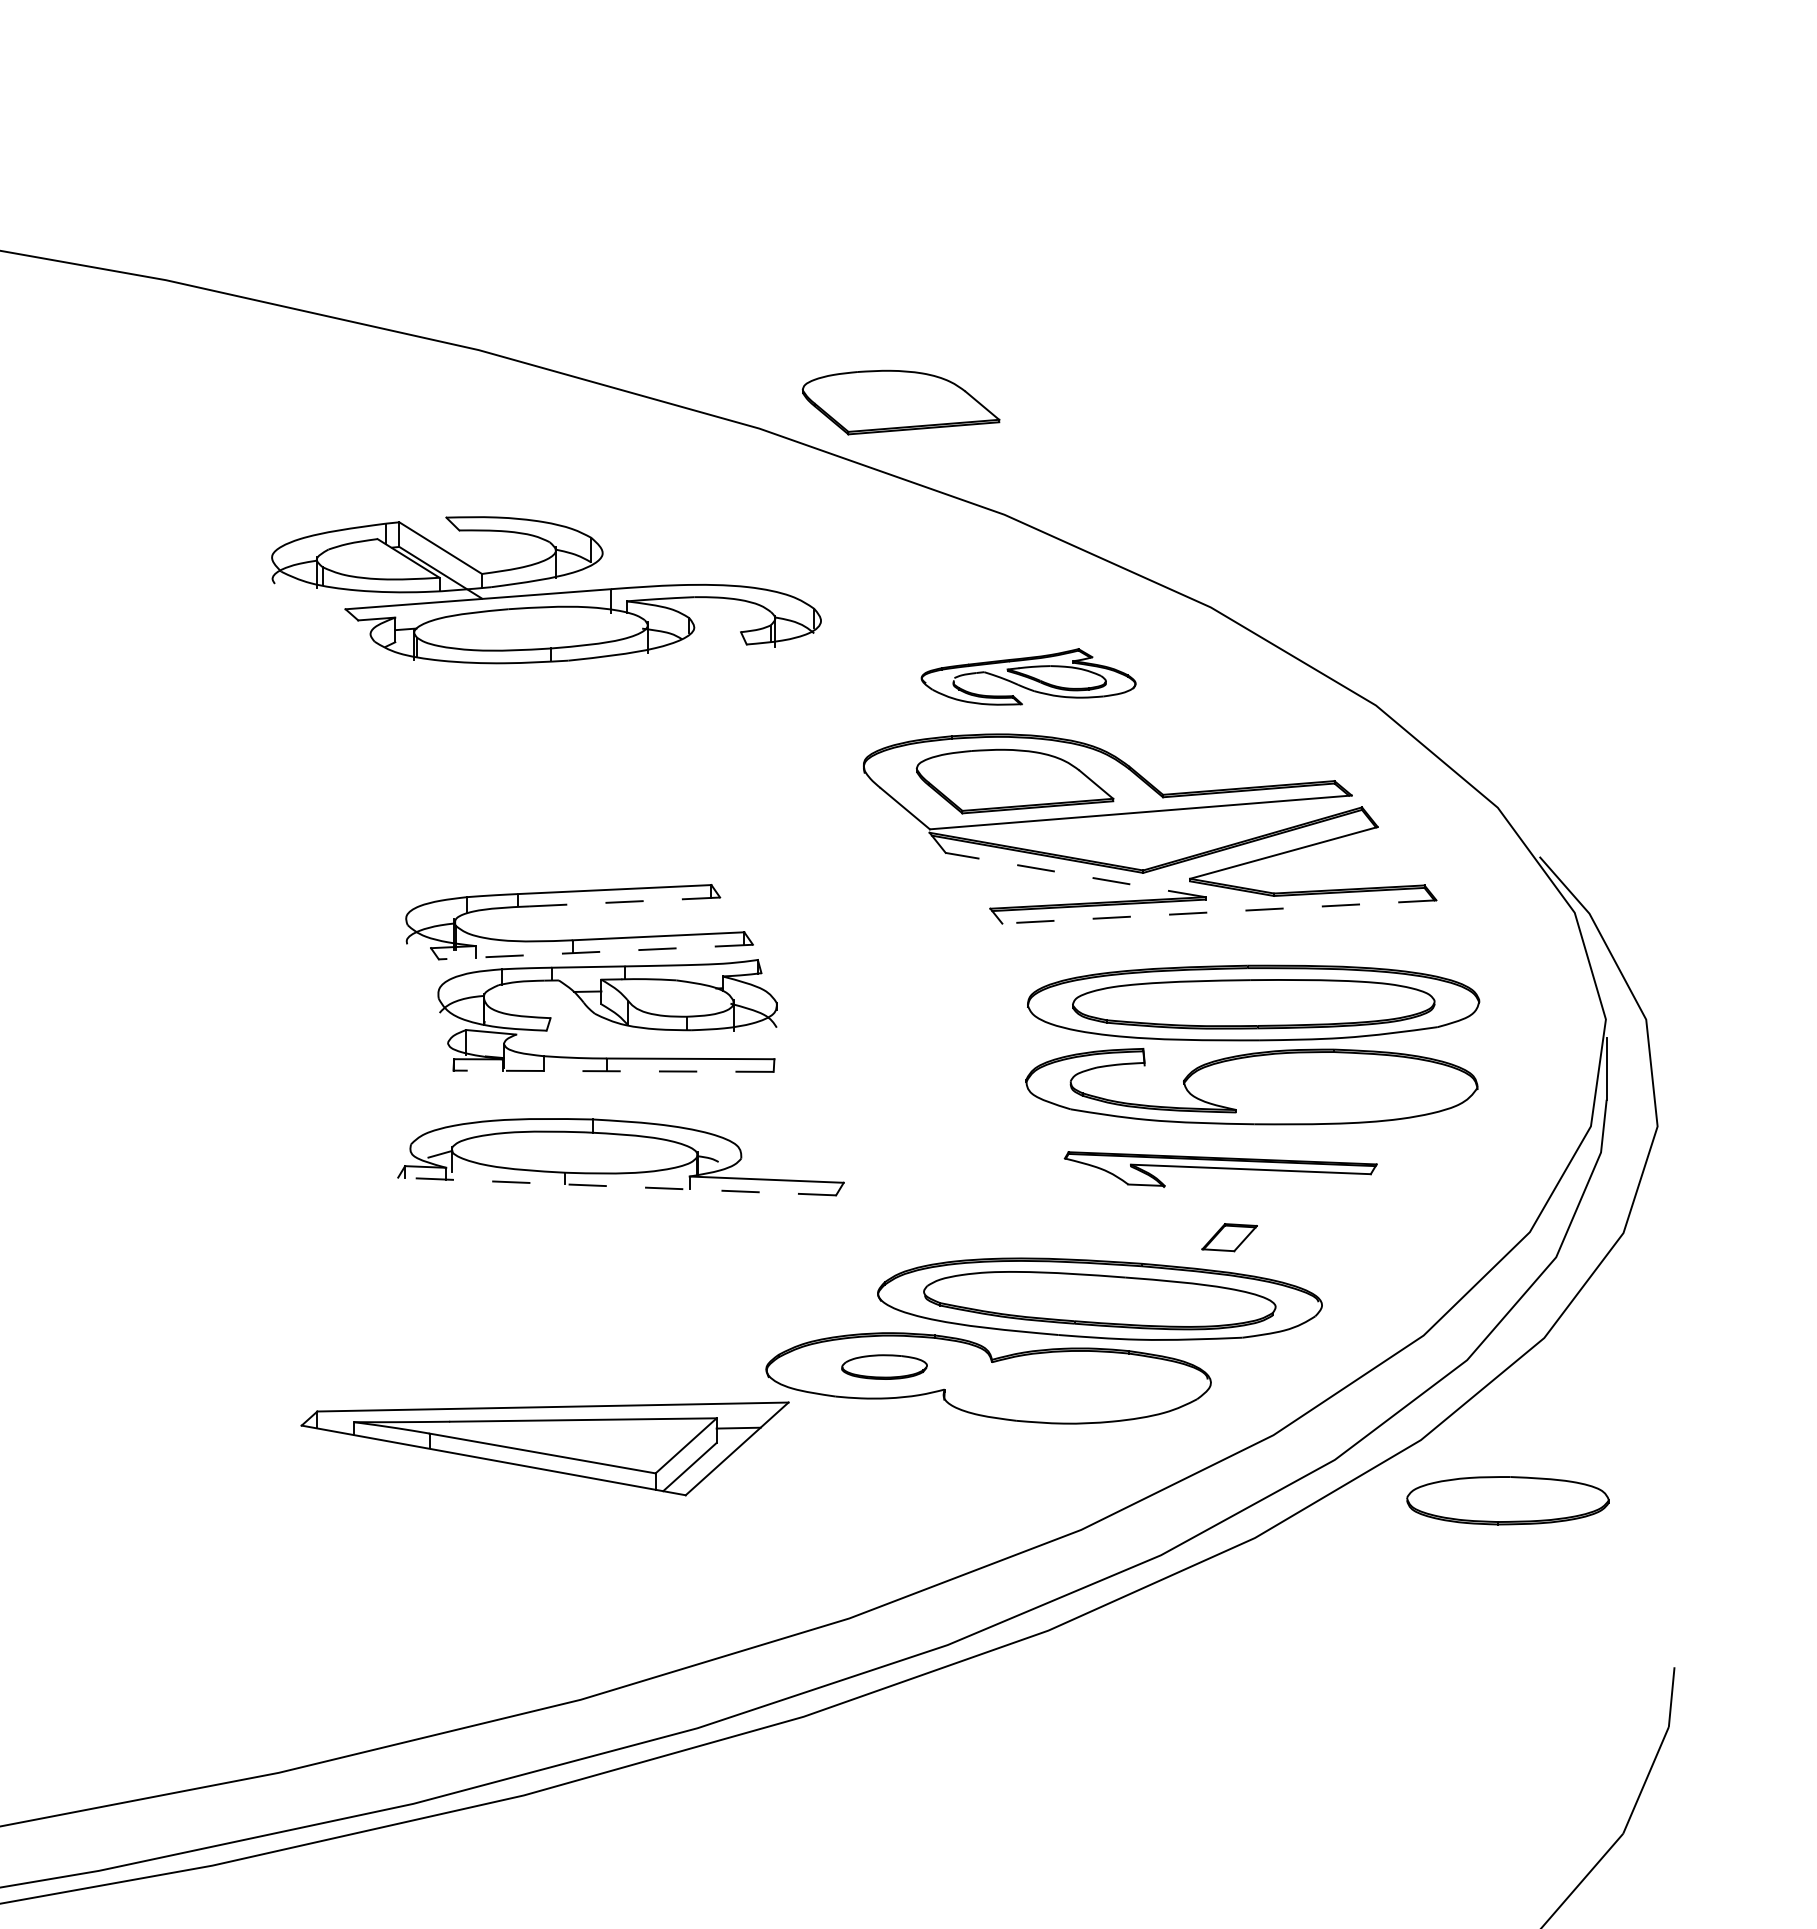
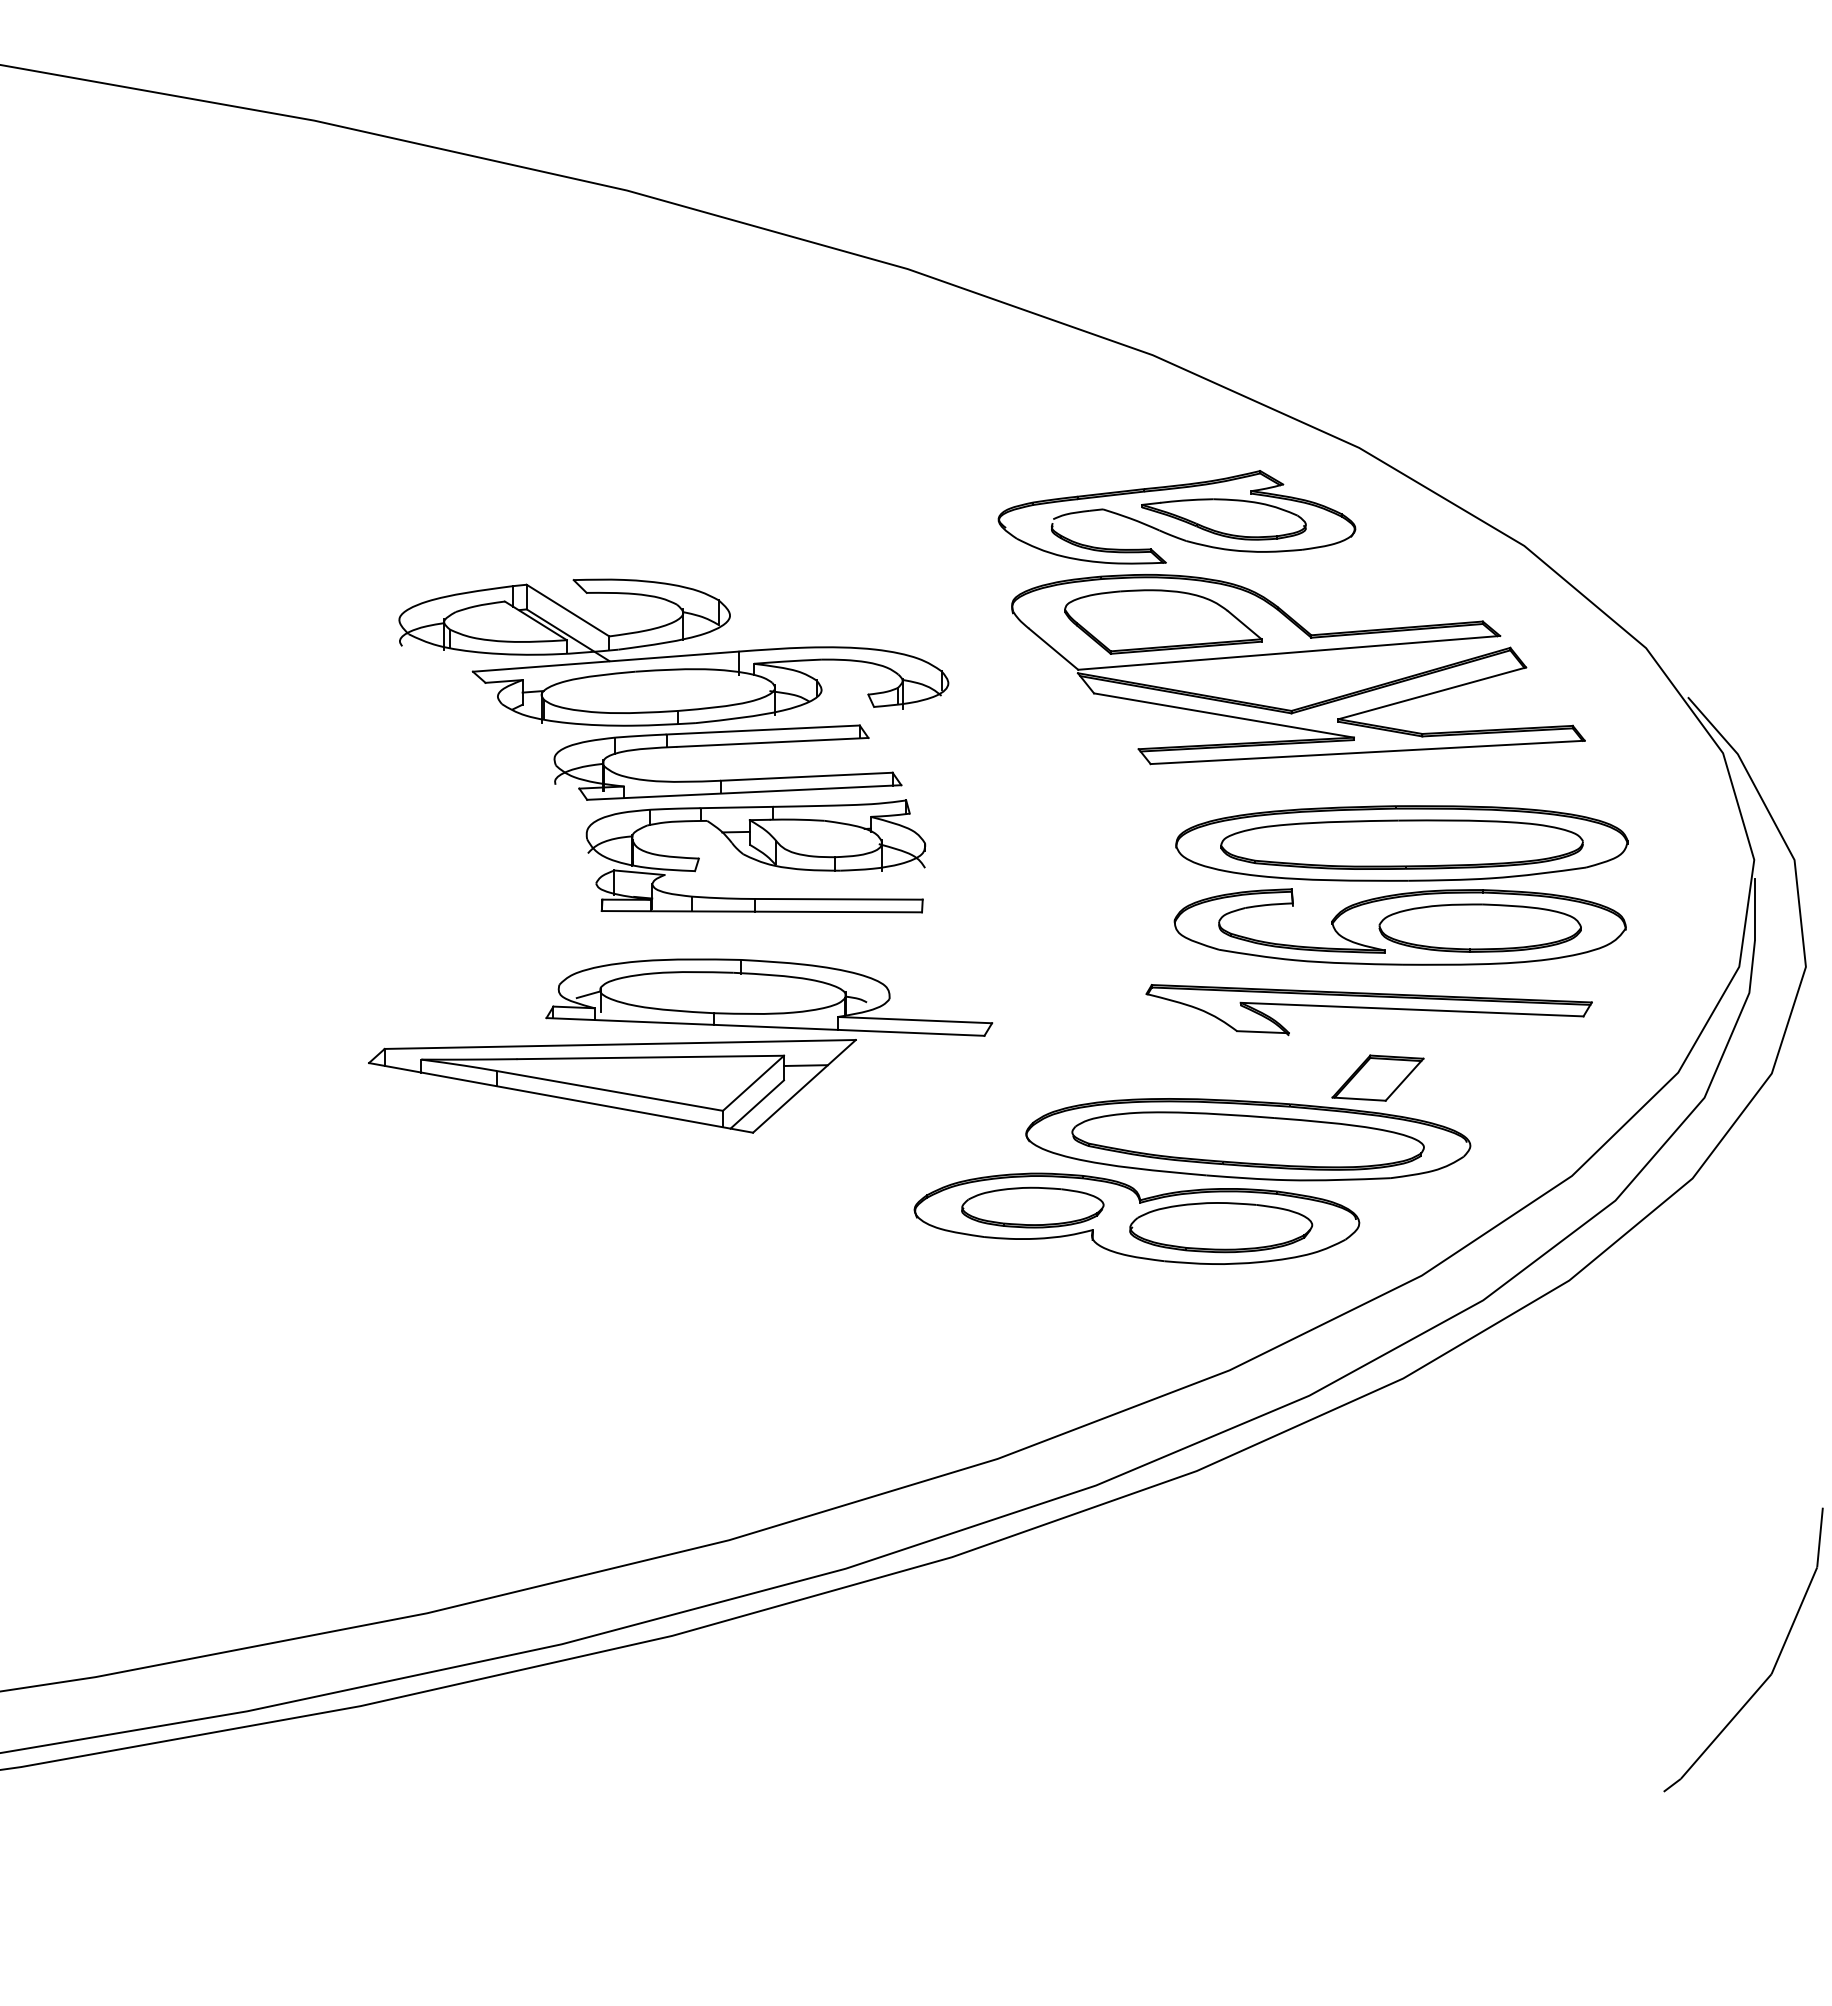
part: (901, 402) -> (1049, 242), removed
part: (546, 590) -> (673, 652), moved
part: (1028, 677) -> (1176, 517), size x1.67
line: (1076, 875) -> (1224, 715), dashed -> solid
line: (624, 902) -> (772, 742), dashed -> solid
line: (1219, 912) -> (1367, 752), dashed -> solid
line: (595, 952) -> (743, 792), dashed -> solid
line: (613, 1071) -> (761, 911), dashed -> solid
part: (1220, 1170) -> (1368, 1010), size x1.43
line: (617, 1186) -> (765, 1026), dashed -> solid
part: (1229, 1237) -> (1377, 1077), size x1.67
part: (884, 1367) -> (1032, 1207), size x1.67
part: (1073, 1387) -> (1221, 1227), added
part: (545, 1449) -> (612, 1086), moved
part: (1507, 1500) -> (1479, 927), moved

